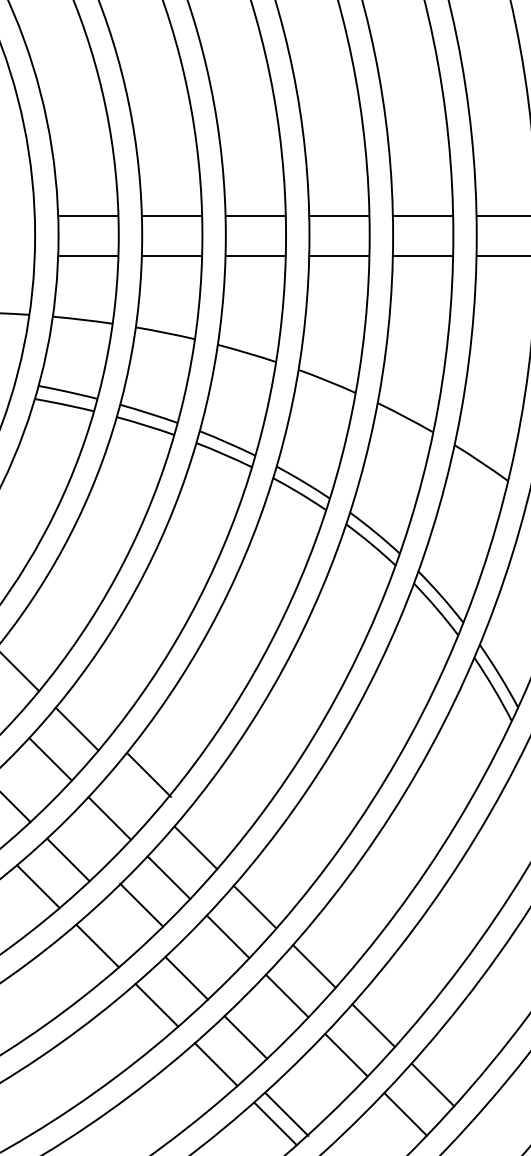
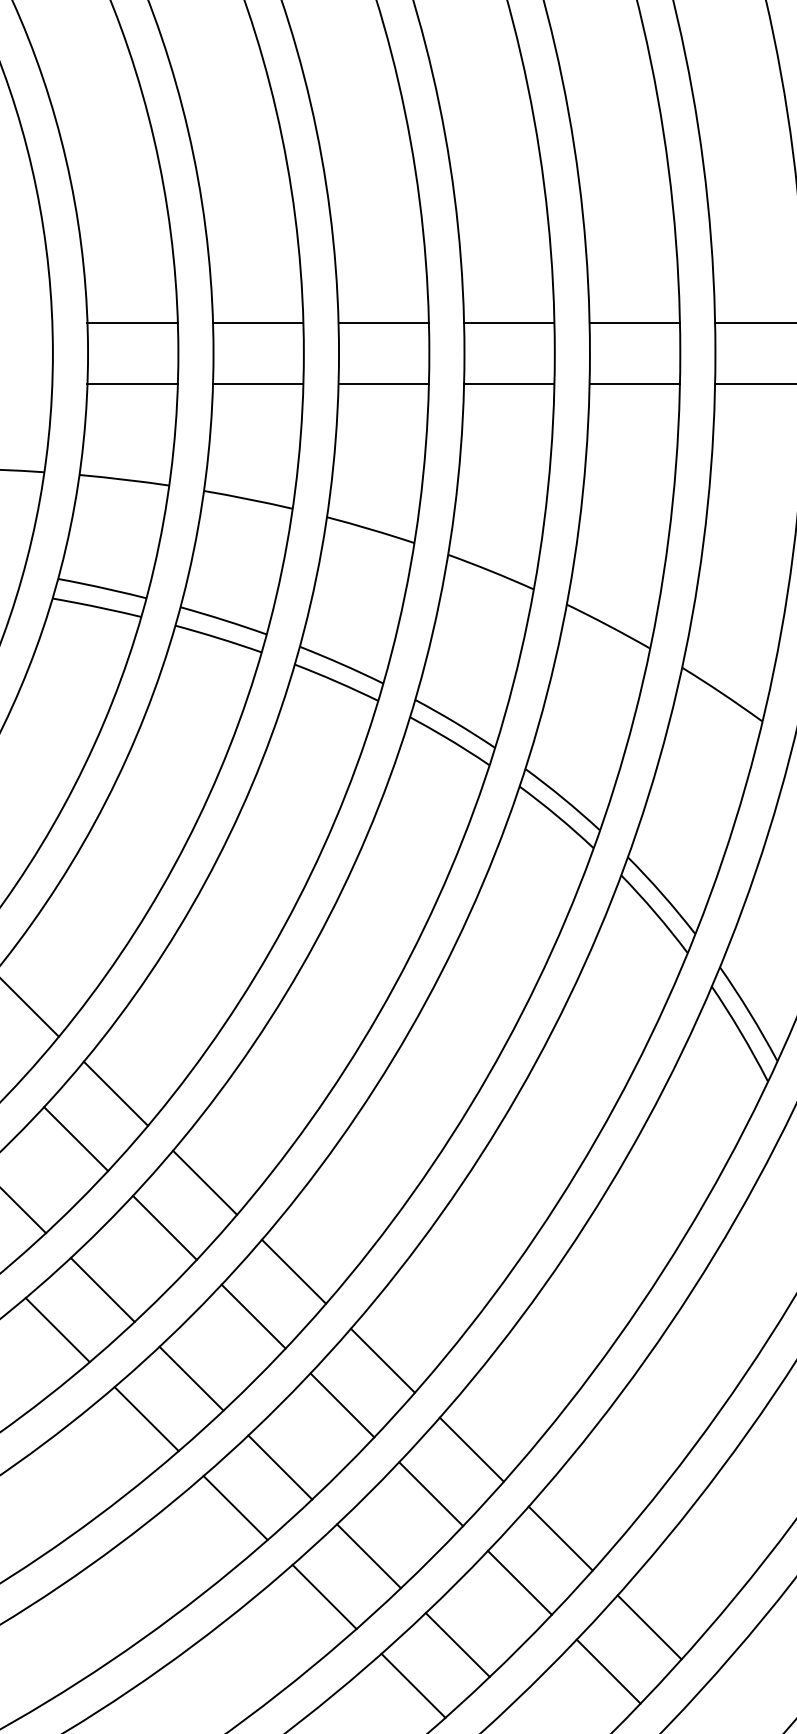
line: (149, 775) -> (204, 1182), moved
line: (141, 904) -> (191, 1377), moved
line: (286, 1114) -> (457, 1644), moved

